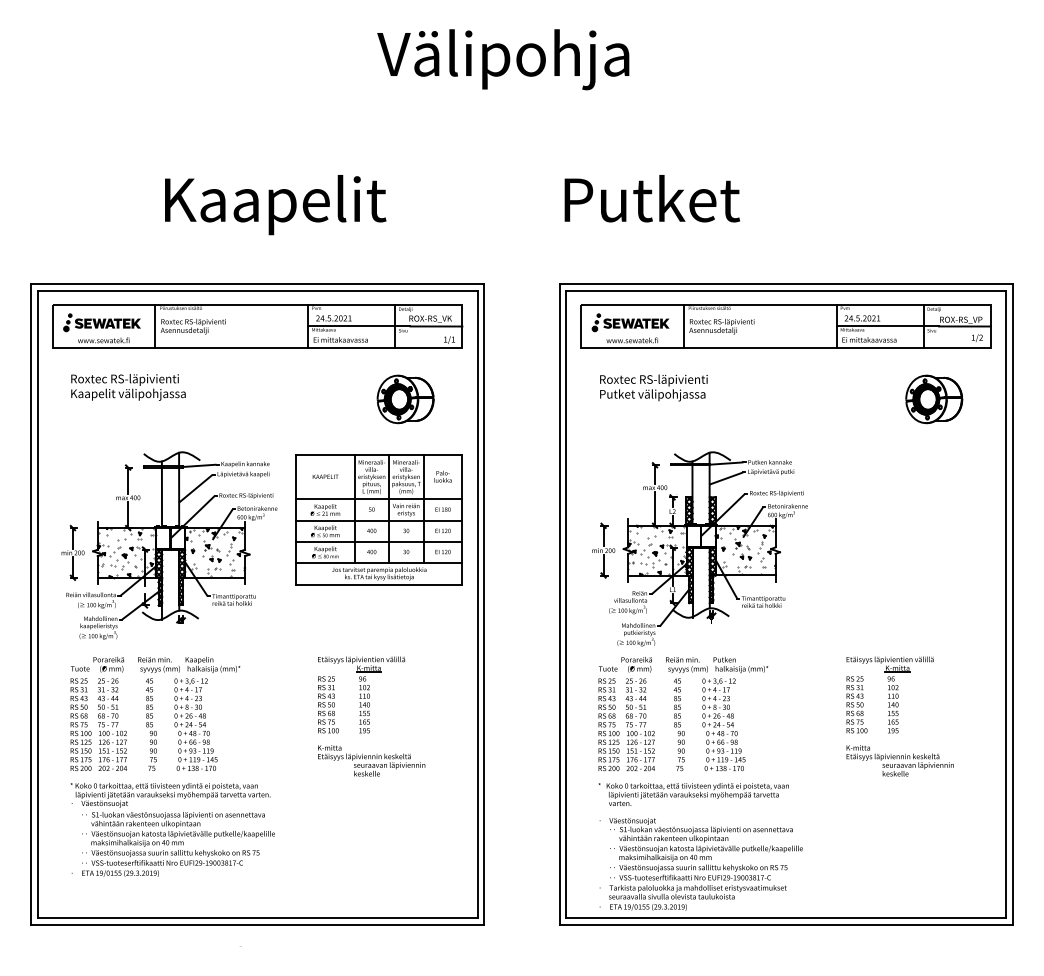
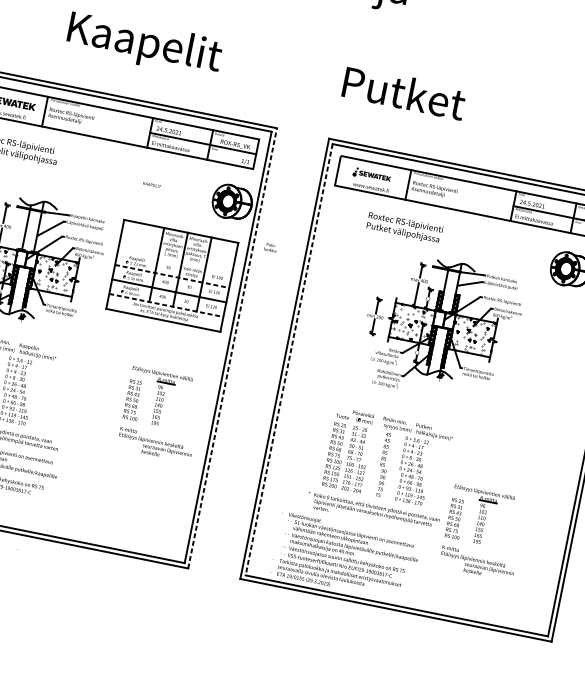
part: (630, 322) -> (372, 174), size x0.7
text: (653, 387) -> (404, 227), moved
part: (405, 399) -> (232, 202), moved
text: (325, 476) -> (152, 184), moved
text: (442, 476) -> (270, 247), moved
line: (379, 499) -> (175, 261), removed
line: (379, 520) -> (172, 276), solid -> dashed
part: (699, 548) -> (441, 328), moved
line: (379, 563) -> (166, 305), solid -> dashed
line: (484, 603) -> (233, 347), solid -> dashed
line: (566, 604) -> (289, 359), solid -> dashed
text: (683, 714) -> (388, 458), moved
part: (371, 716) -> (161, 414), moved
part: (899, 716) -> (483, 532), moved
text: (693, 794) -> (372, 512), moved

